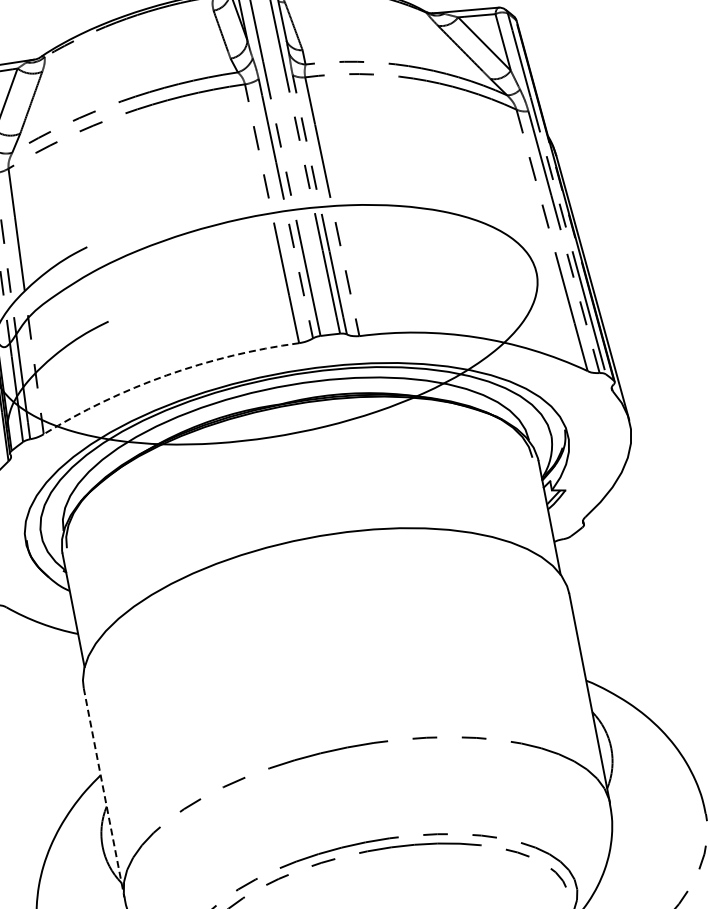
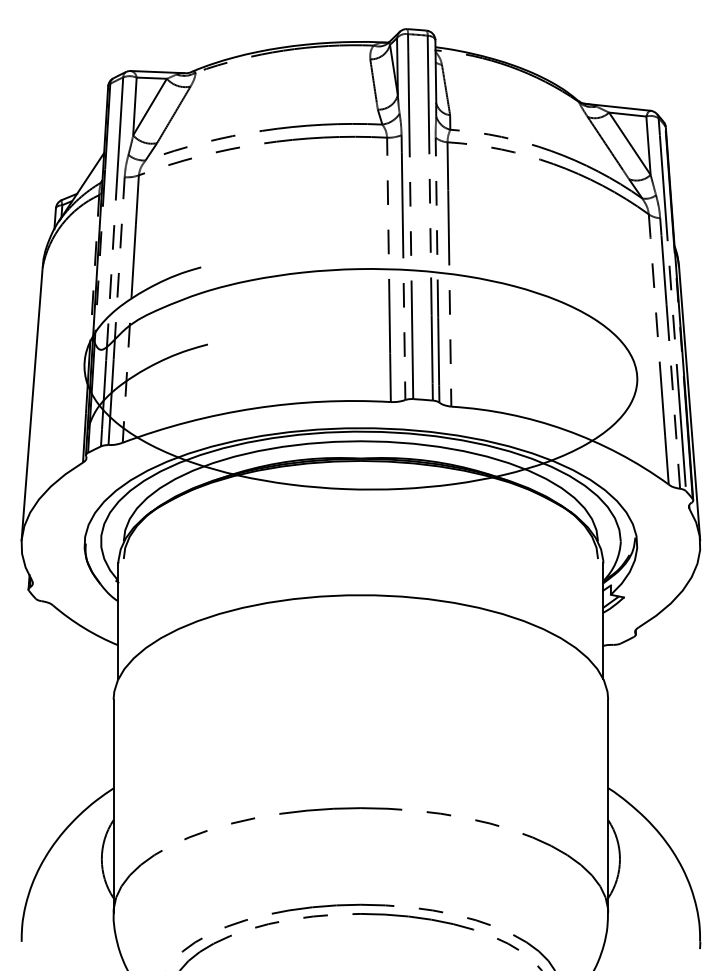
arc: (166, 375) -> (254, 408), dashed -> solid
line: (104, 793) -> (113, 806), dashed -> solid

